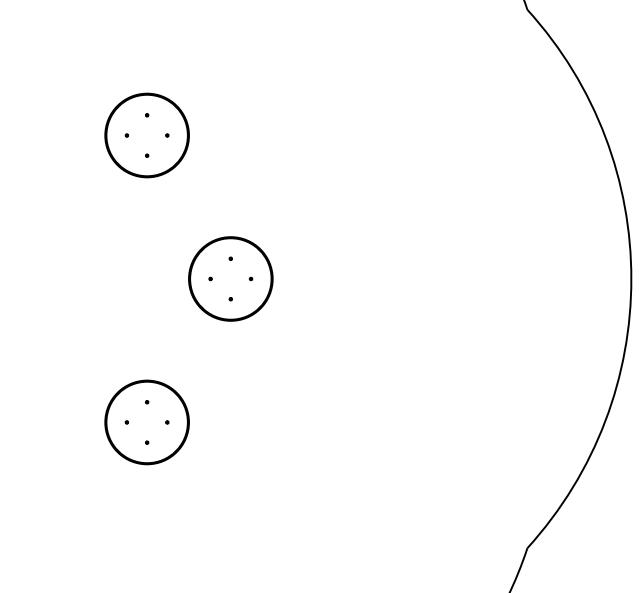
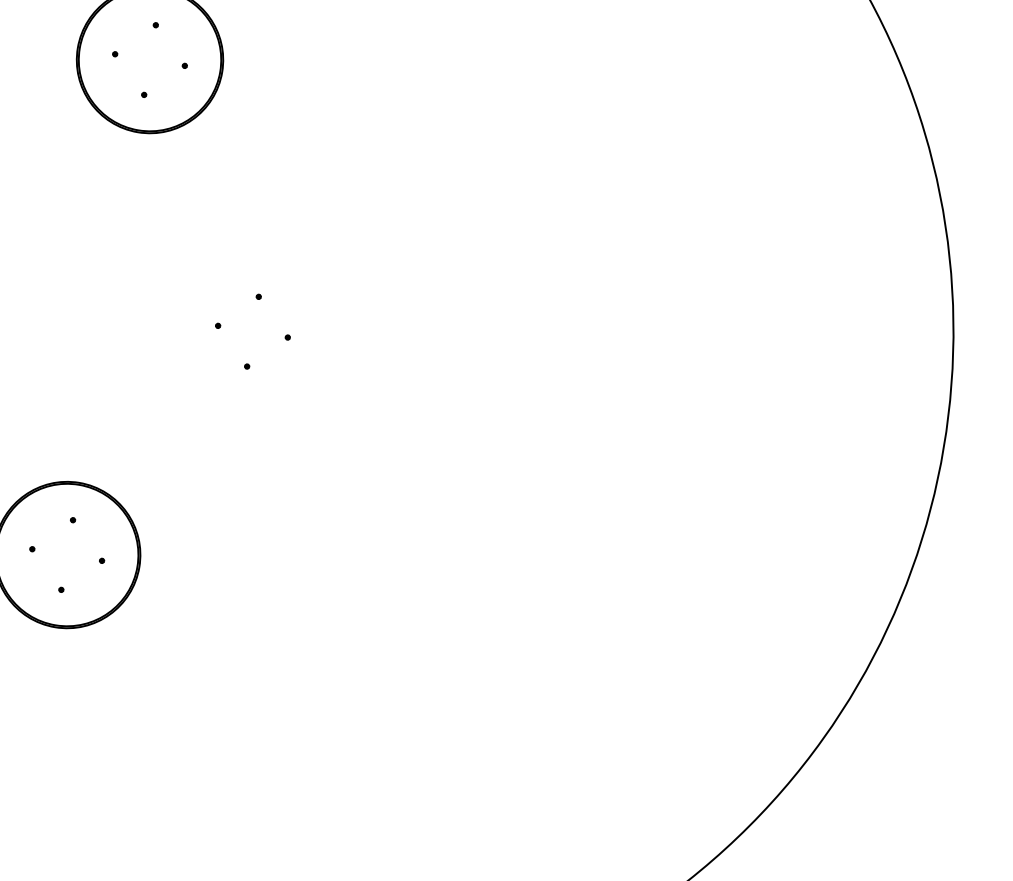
circle: (230, 278) -> (252, 330), removed

